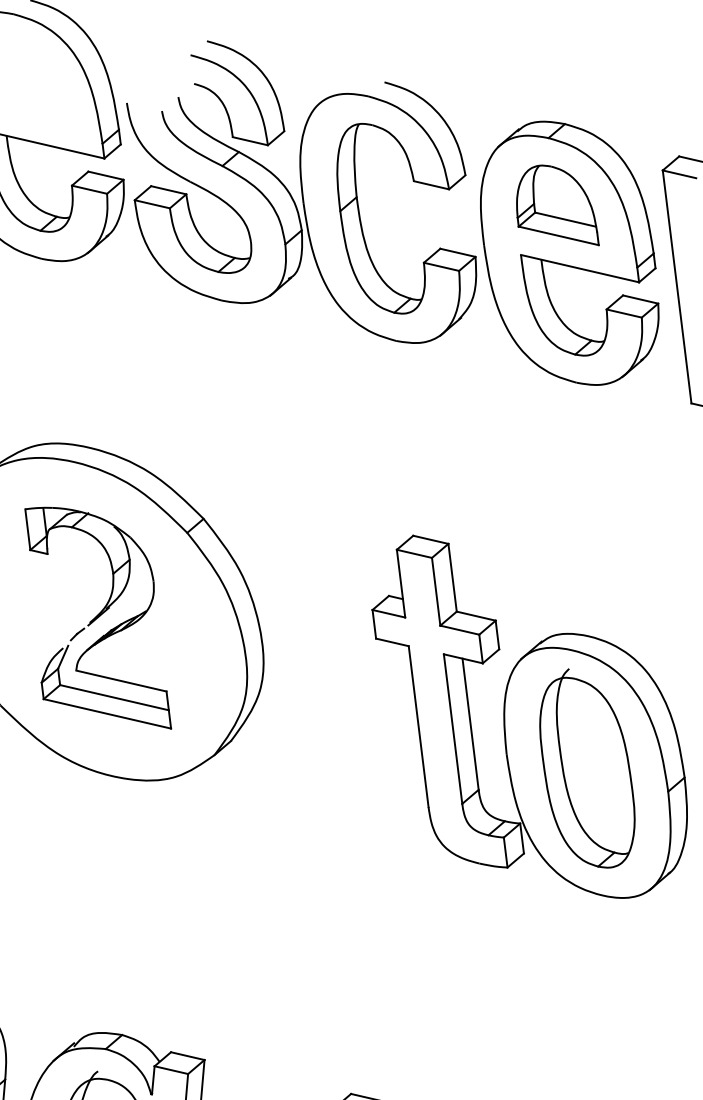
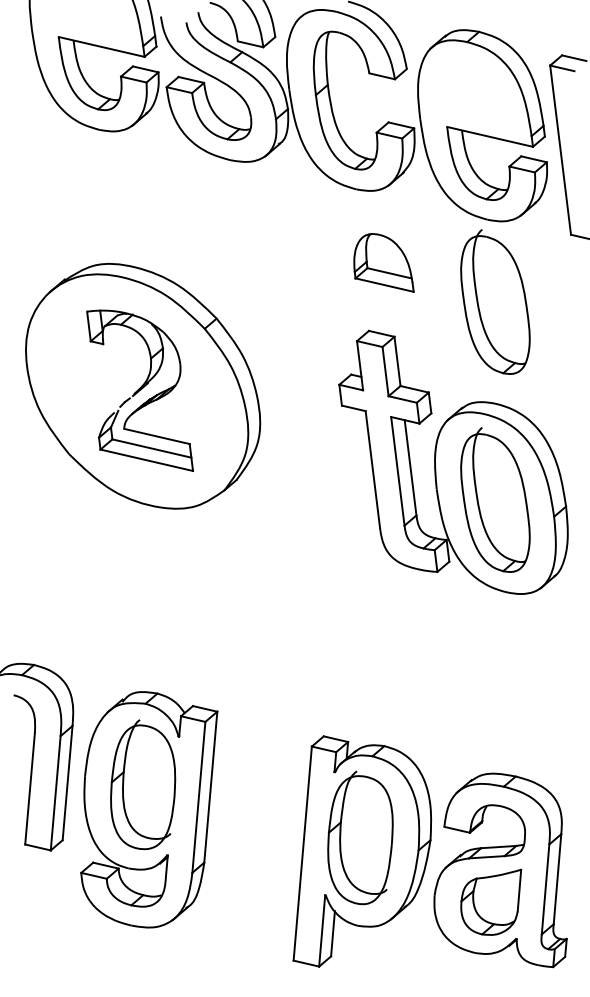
part: (557, 204) -> (383, 262), moved
part: (587, 495) -> (495, 301), added

